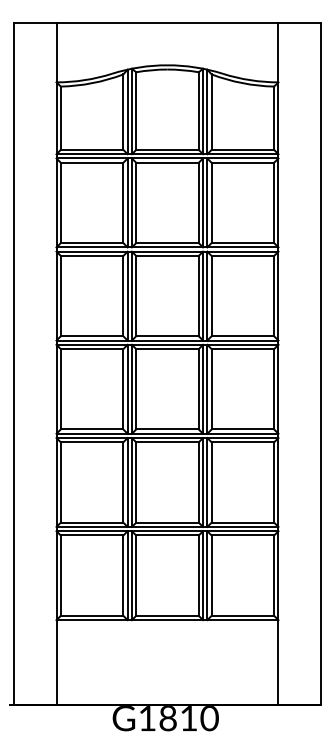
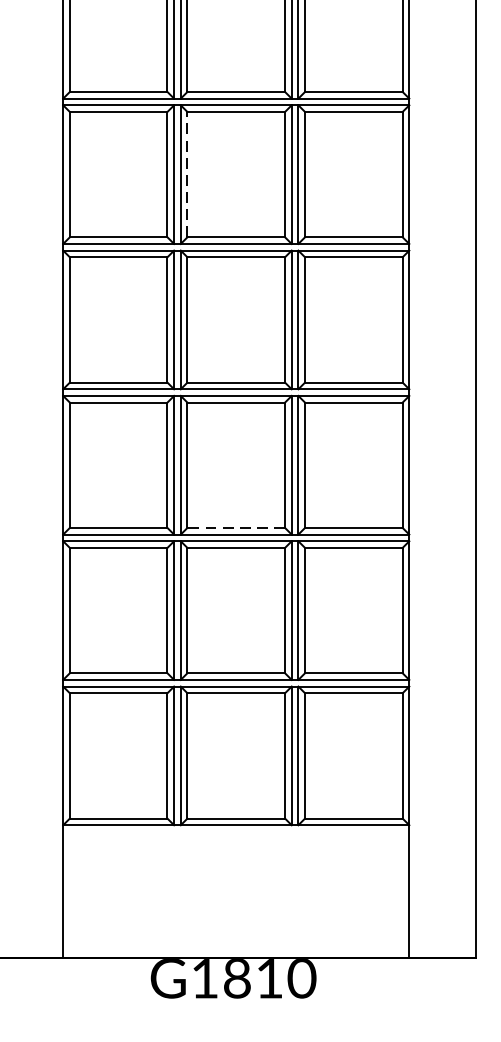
line: (136, 202) -> (187, 173), solid -> dashed
line: (167, 429) -> (236, 527), solid -> dashed

